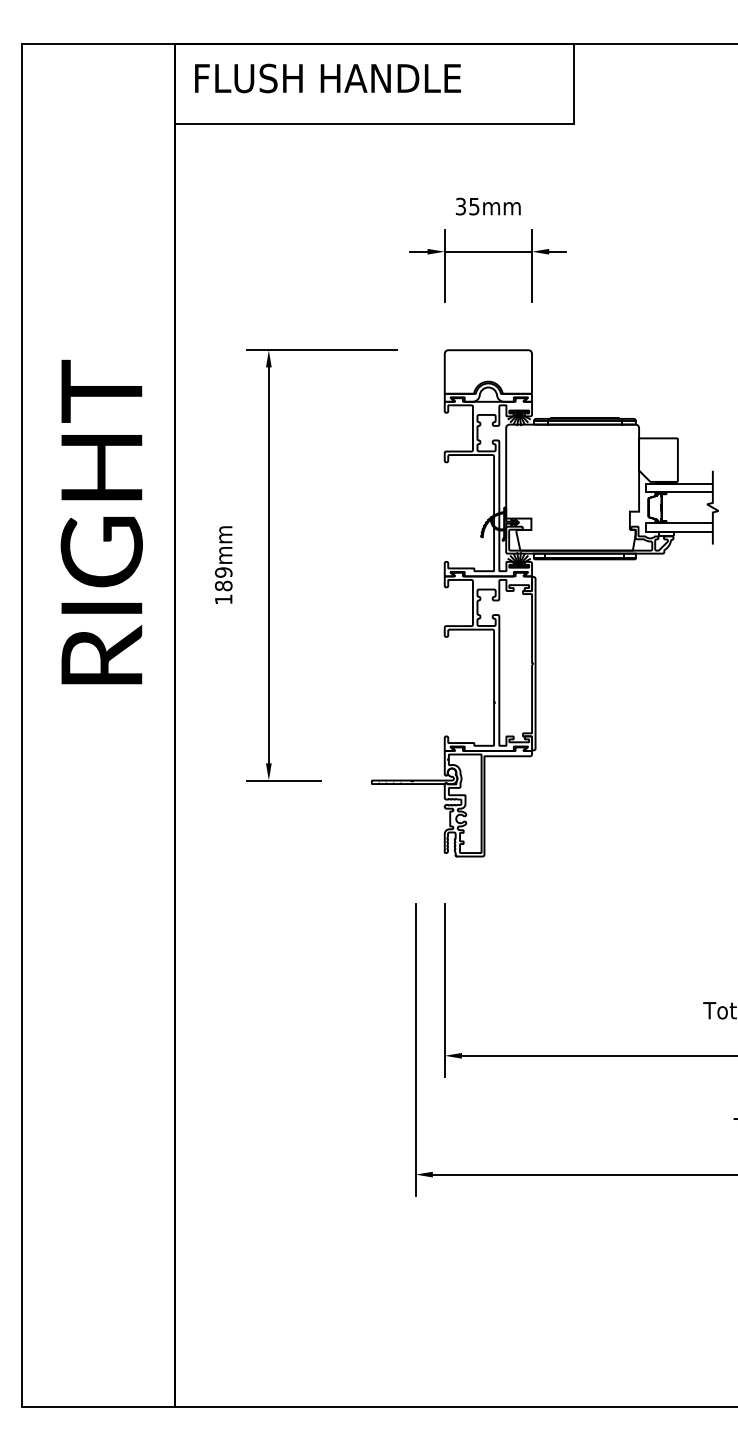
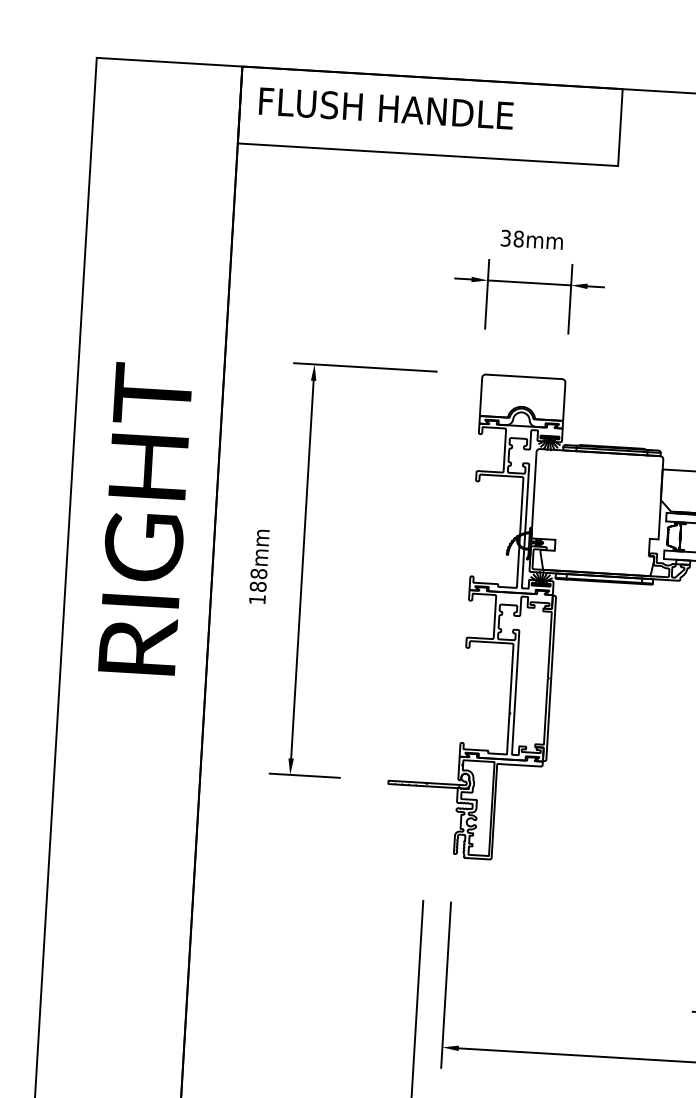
text: (474, 206) -> (518, 238), 35mm -> 38mm
text: (223, 572) -> (258, 573), 189mm -> 188mm

